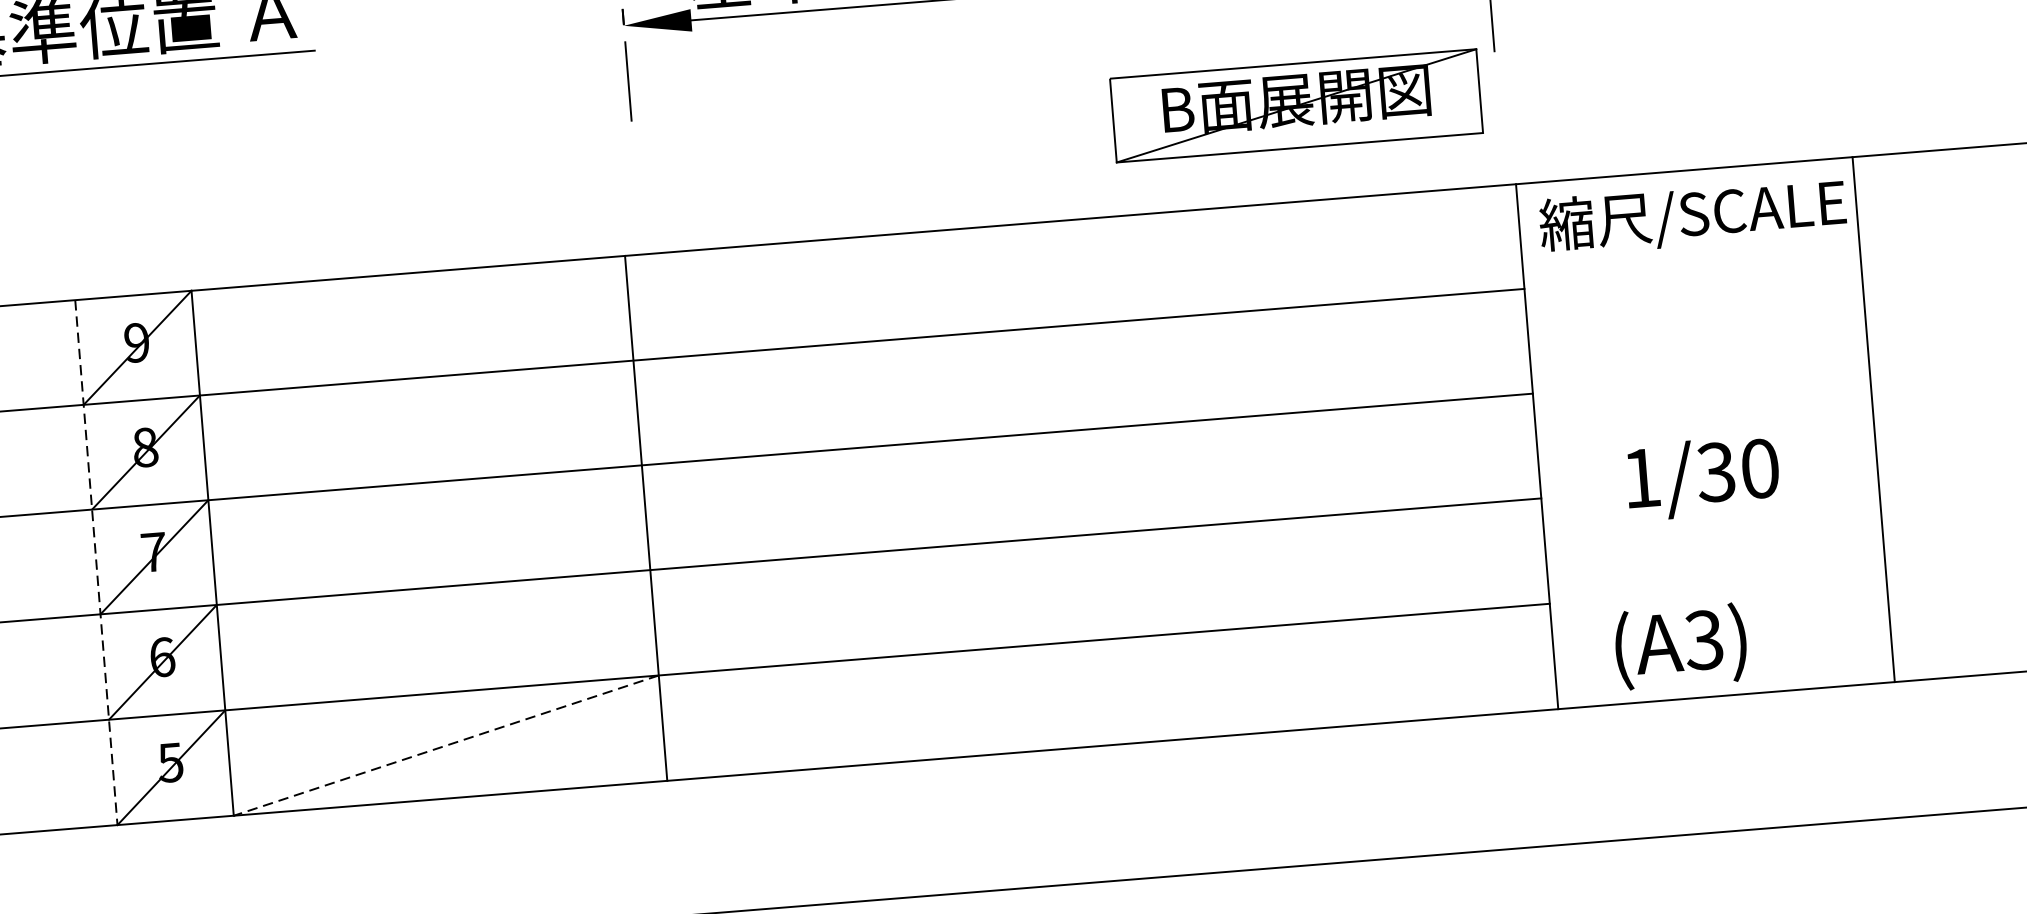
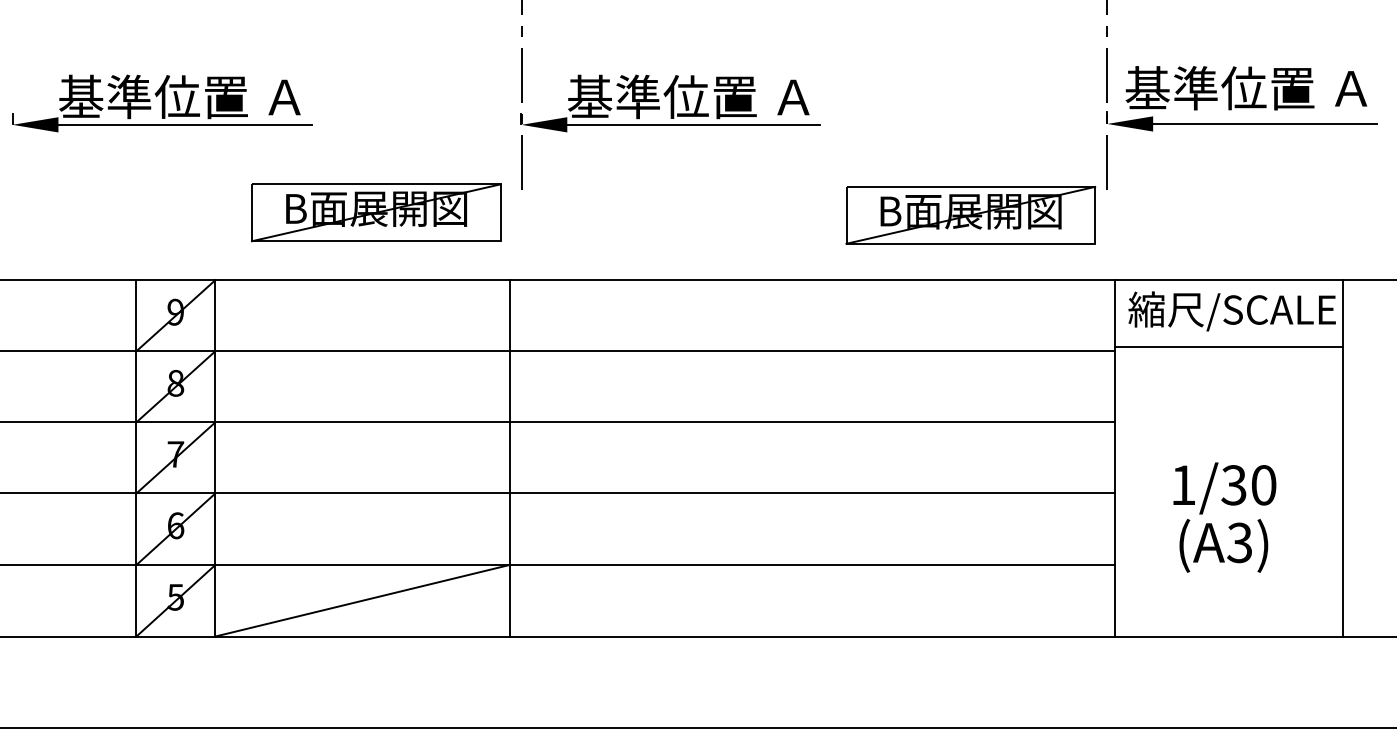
part: (420, 172) -> (376, 212), added
line: (1691, 269) -> (1228, 347), added
line: (96, 562) -> (136, 458), dashed -> solid
text: (1680, 645) -> (1223, 545), moved
line: (446, 745) -> (362, 600), dashed -> solid

